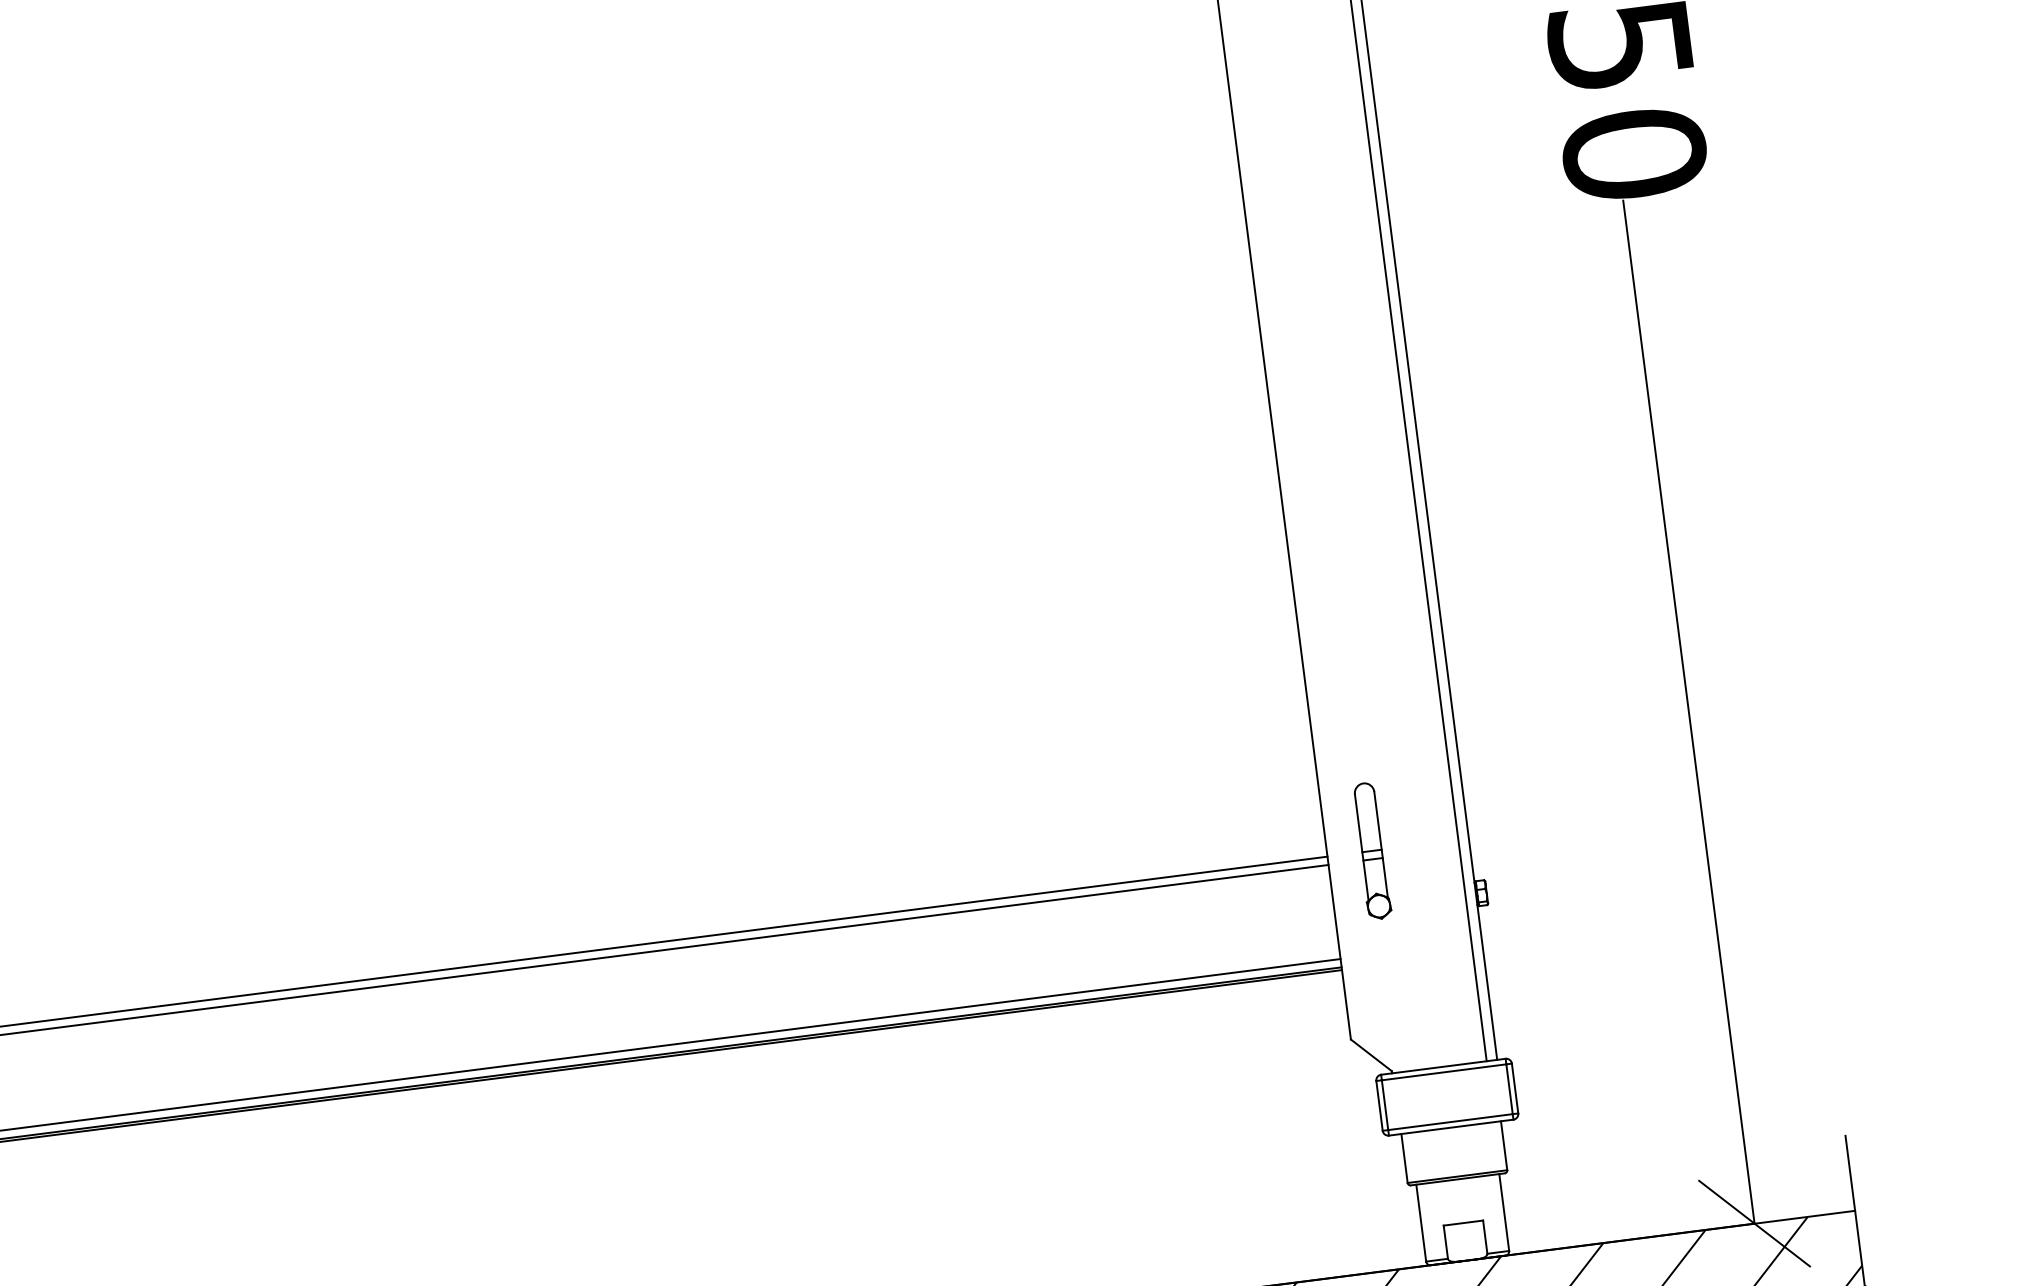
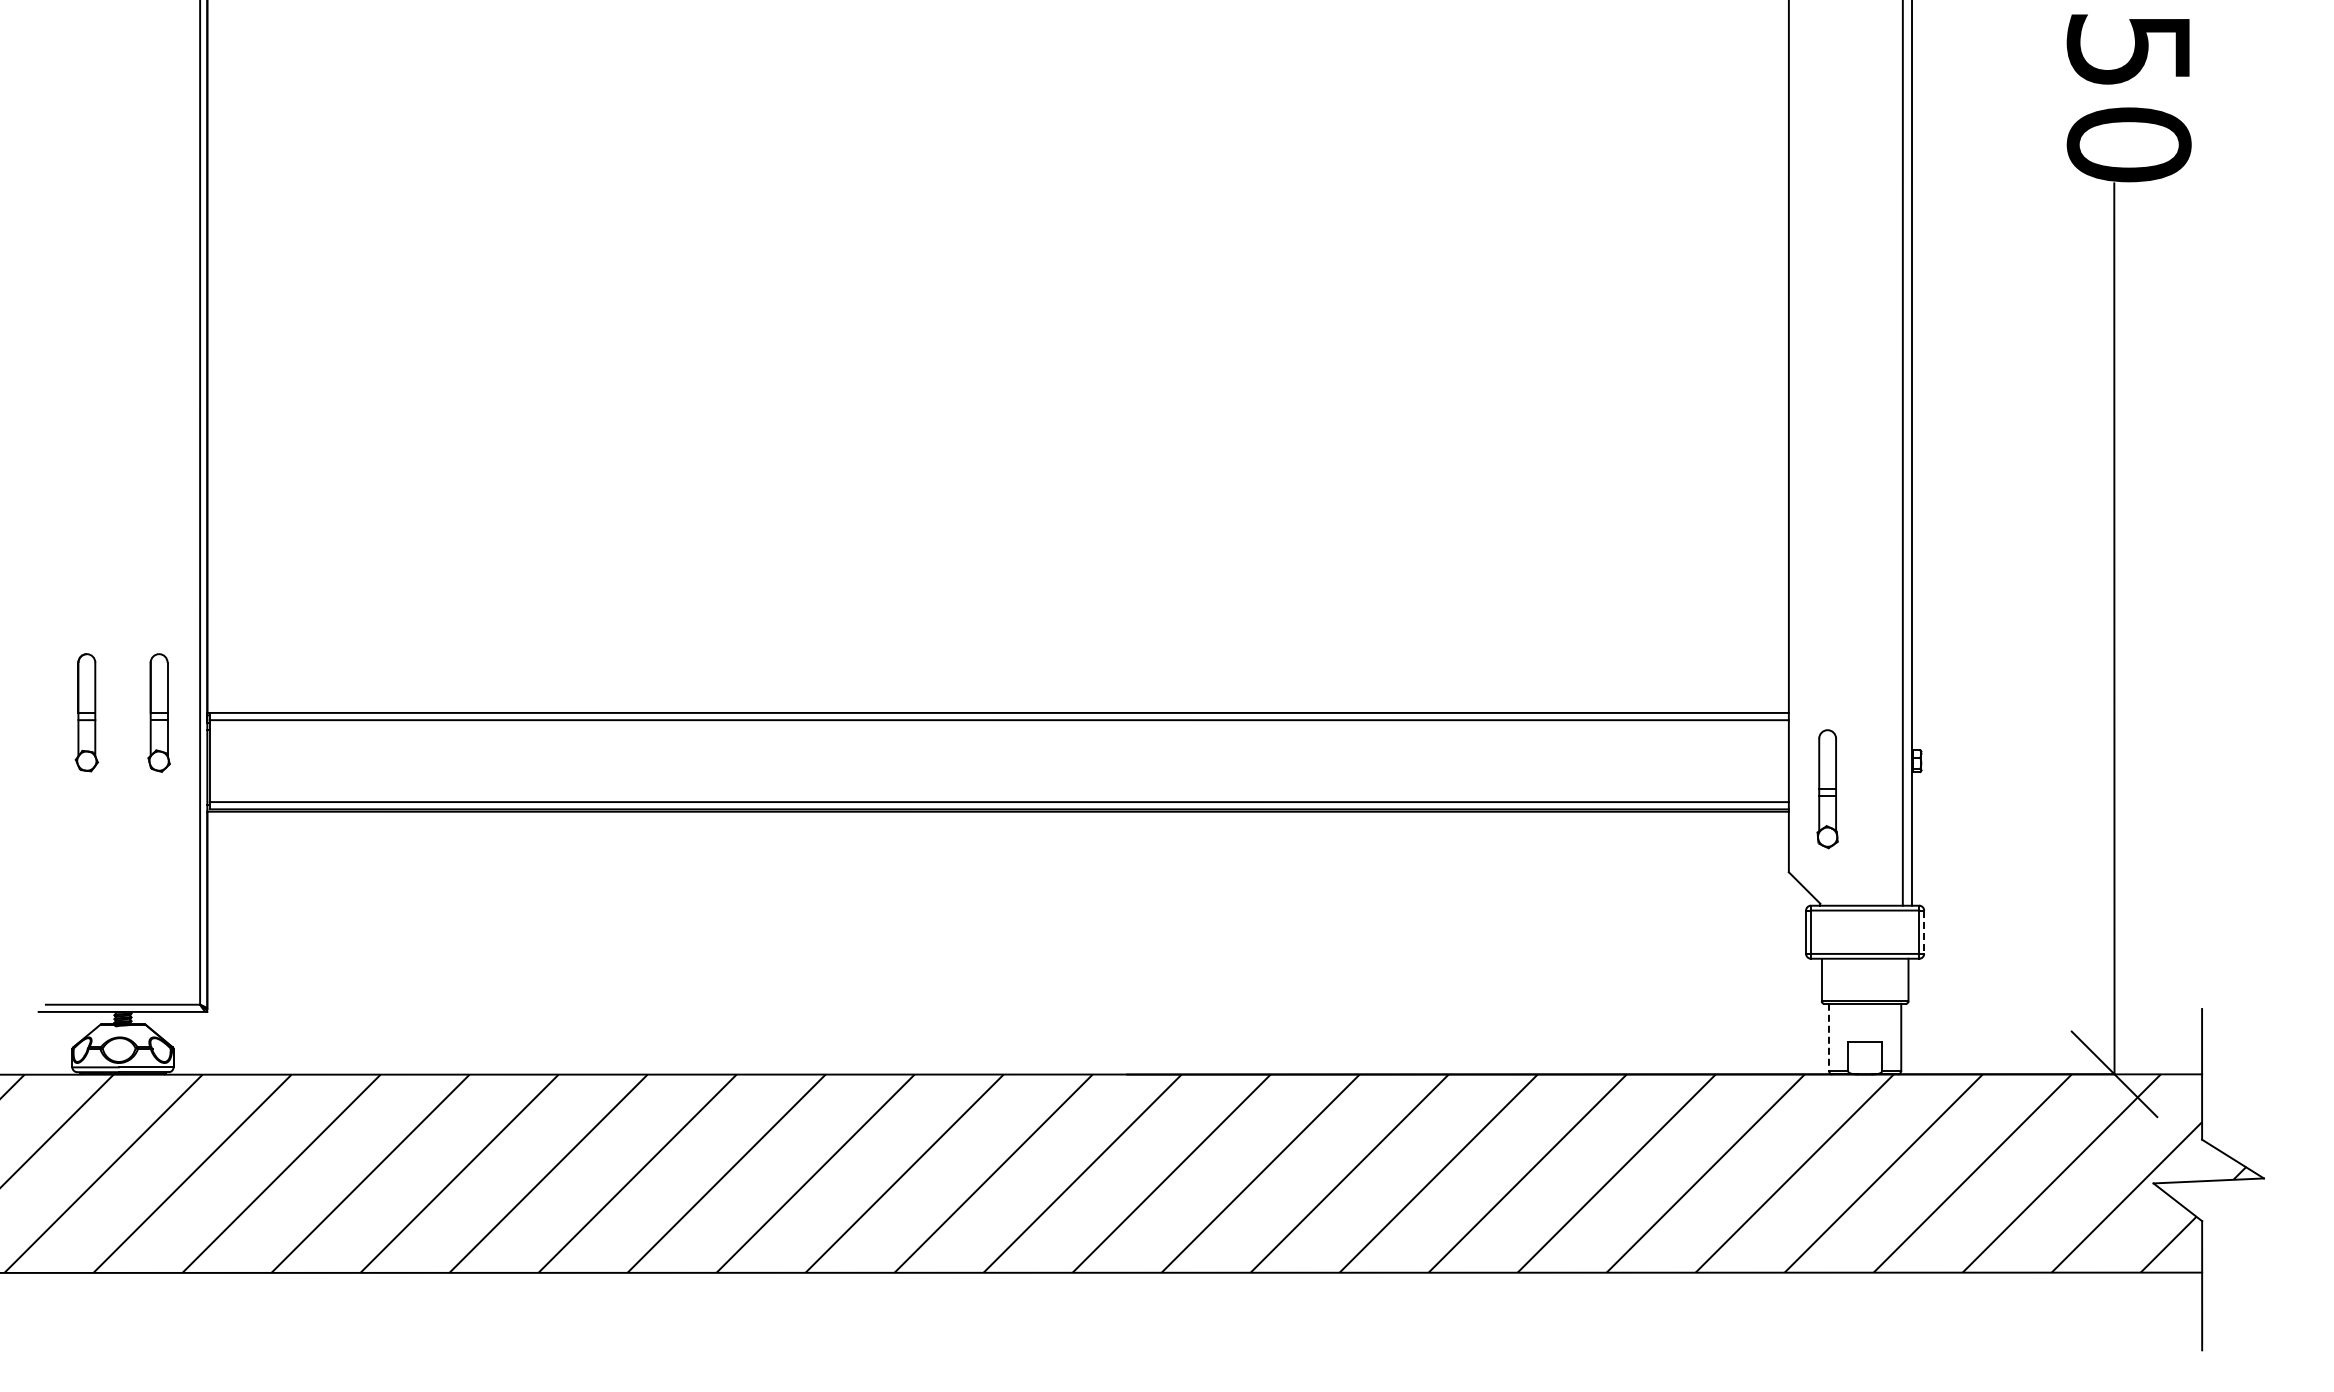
part: (1371, 851) -> (1827, 789), moved
line: (1515, 1088) -> (1924, 932), solid -> dashed
line: (1420, 1223) -> (1828, 1037), solid -> dashed

